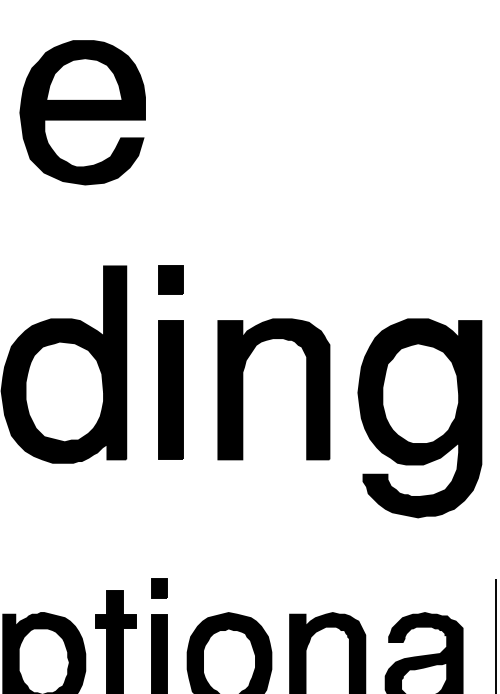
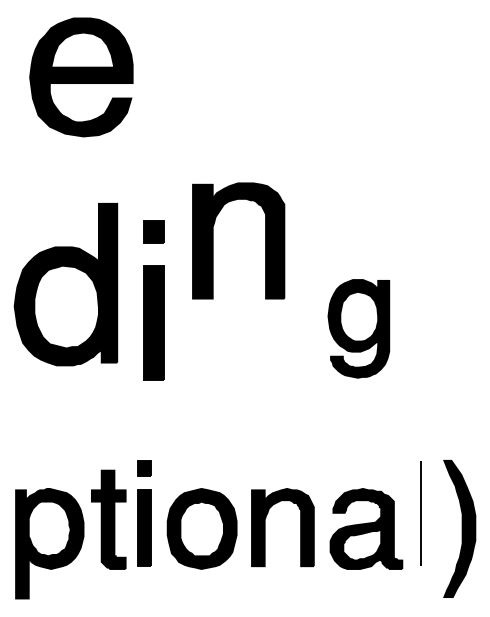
part: (170, 363) -> (153, 300), moved
part: (243, 388) -> (213, 240), moved
part: (419, 417) -> (358, 328), size x0.6

